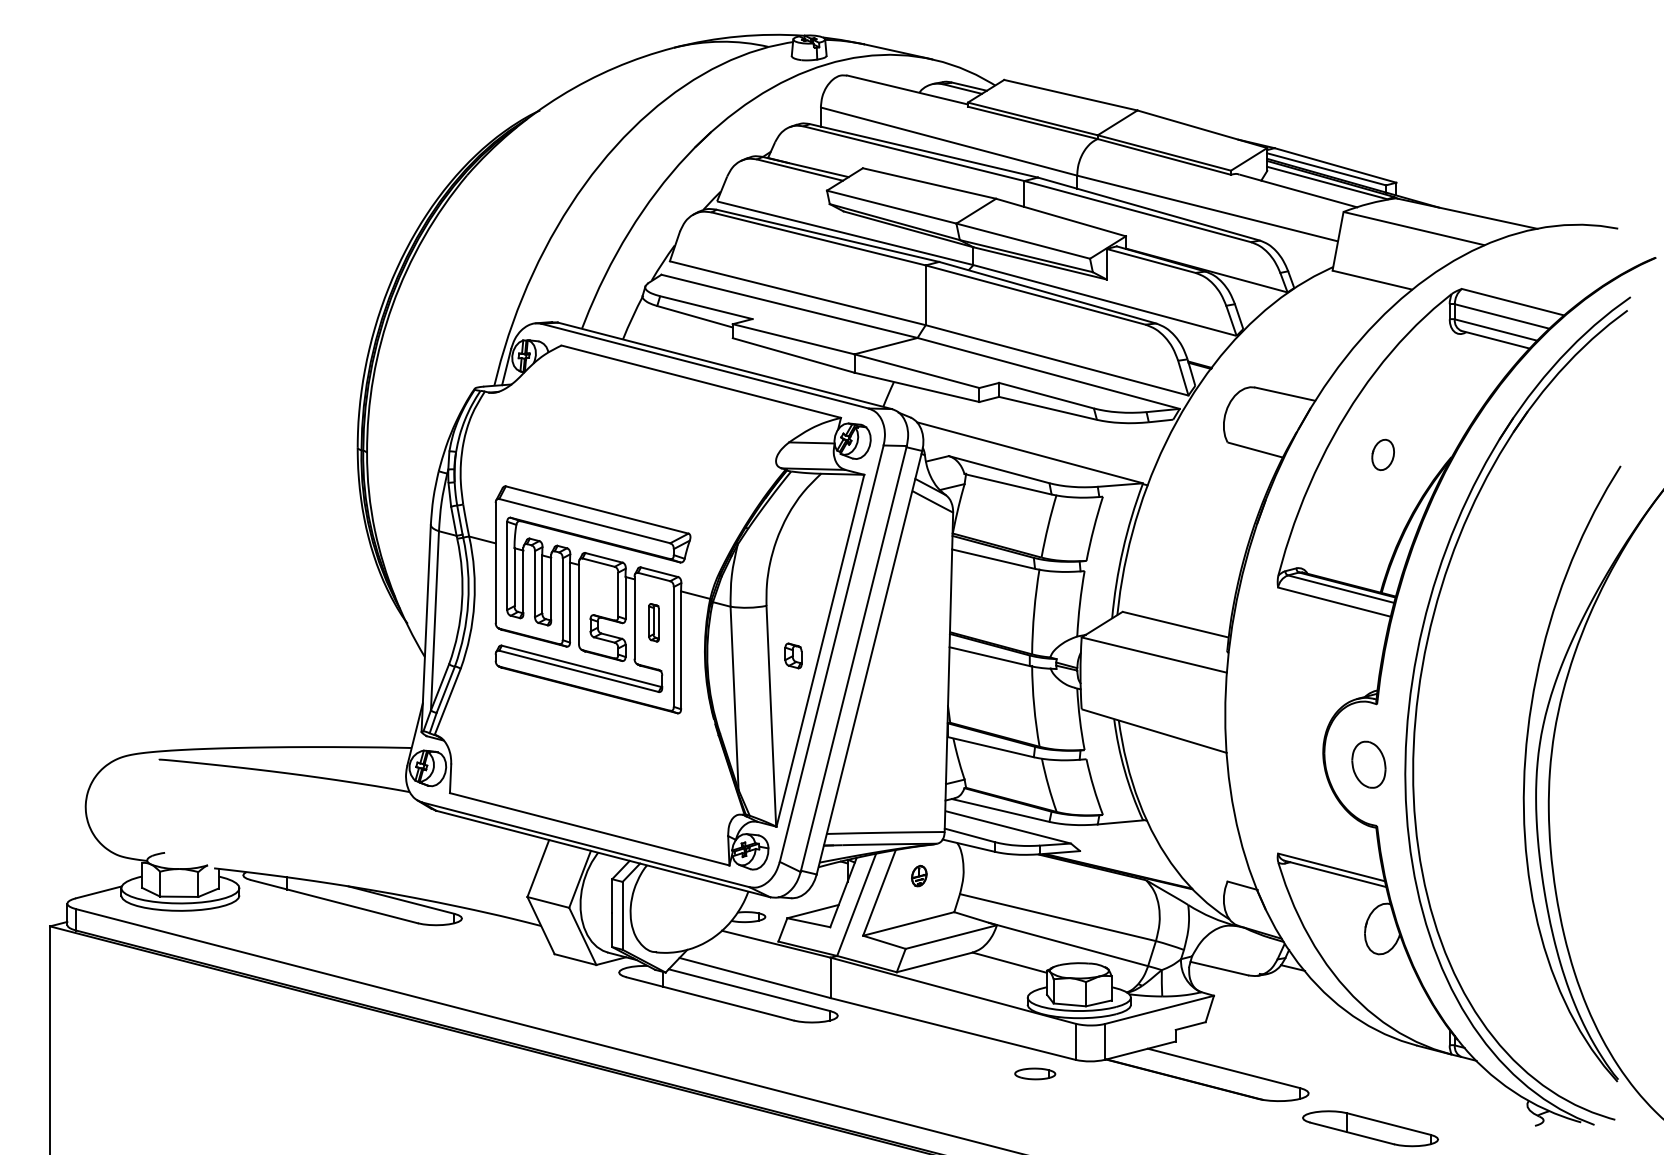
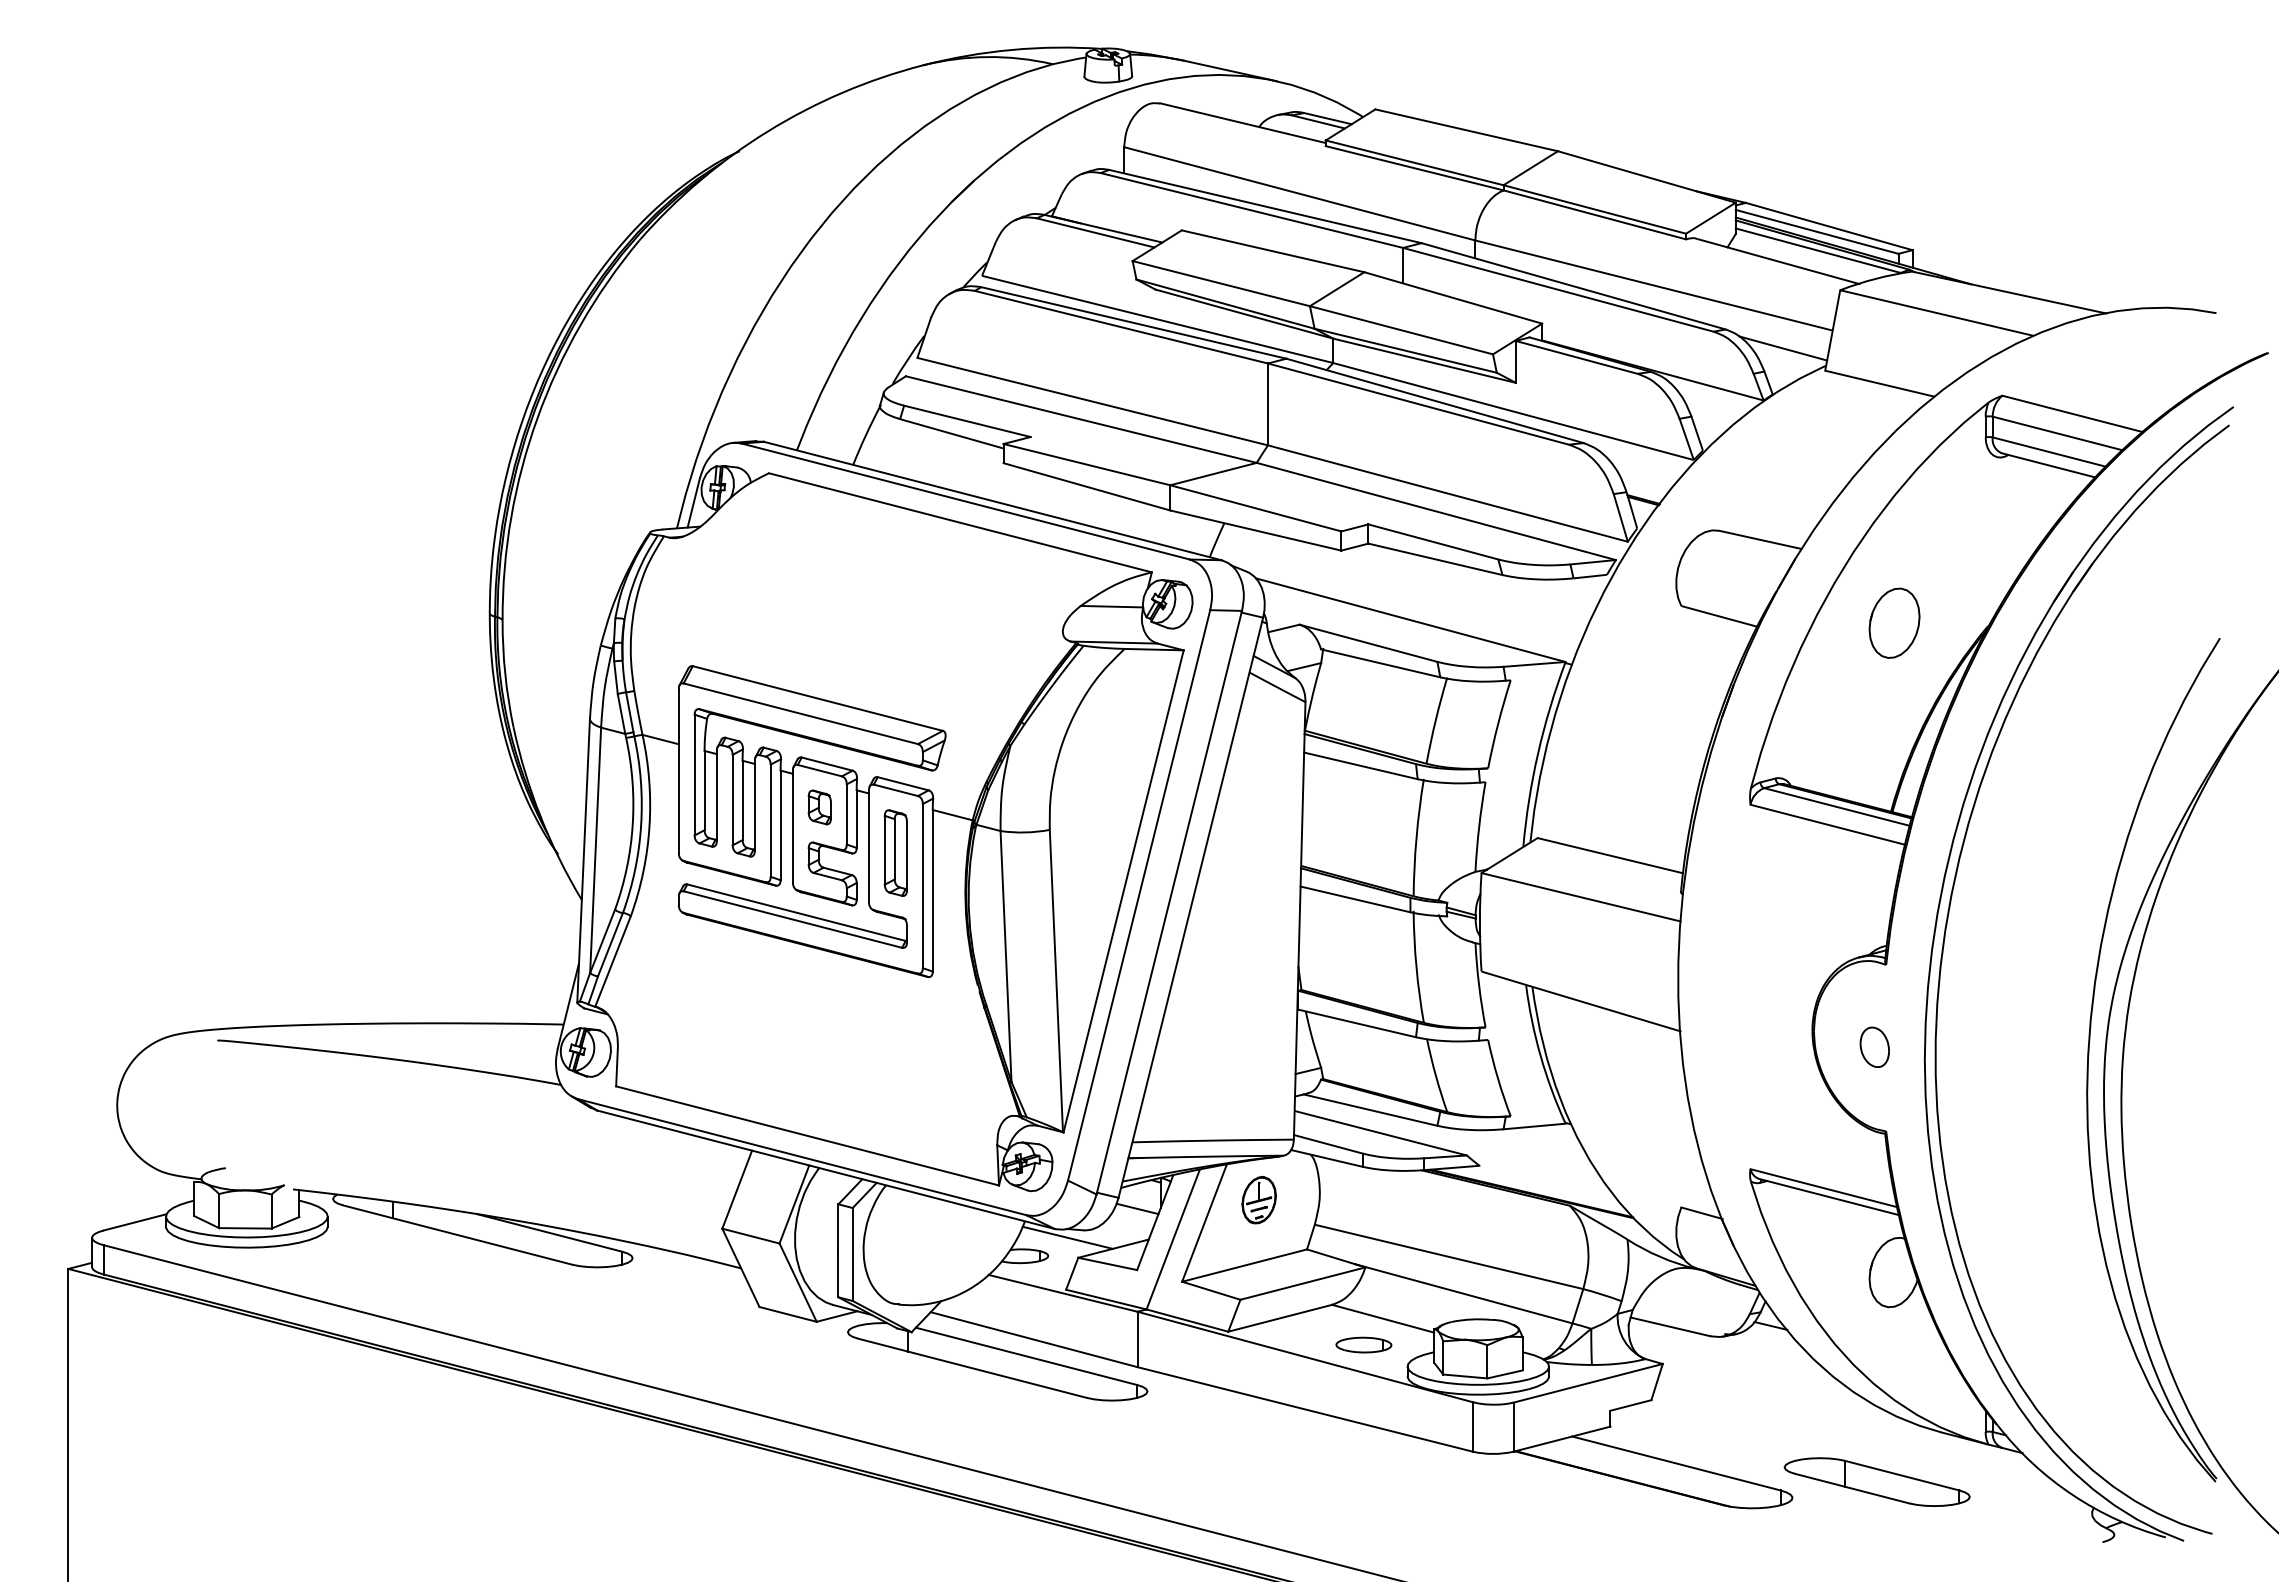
line: (1302, 254) -> (1783, 348), added
part: (1383, 454) -> (1894, 622), size x1.67
part: (653, 622) -> (895, 852), size x1.67
part: (793, 655) -> (819, 807), moved
part: (1368, 764) -> (1874, 1046), size x0.62
part: (918, 875) -> (1258, 1199), size x1.67
line: (830, 882) -> (1137, 1208), added
line: (779, 903) -> (1067, 1237), added
part: (1034, 1073) -> (1363, 1344), moved
part: (1370, 1128) -> (1876, 1481), moved

